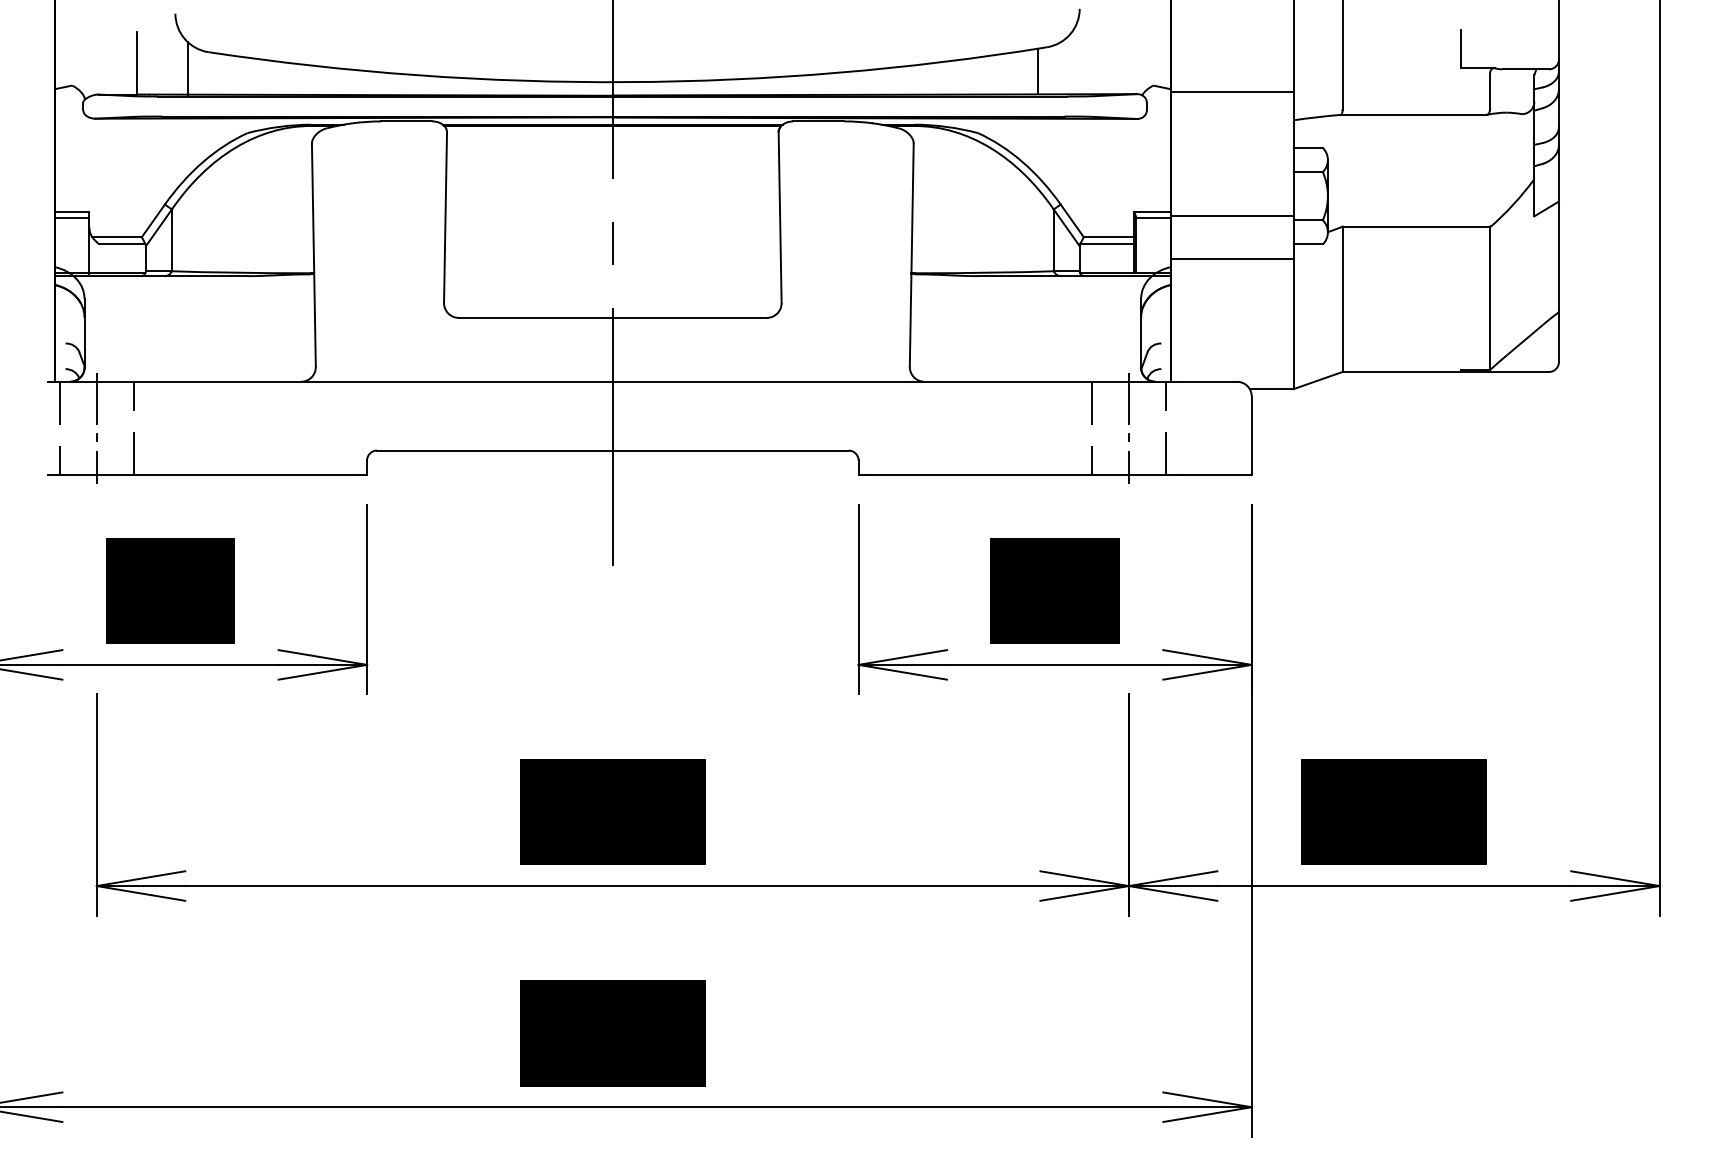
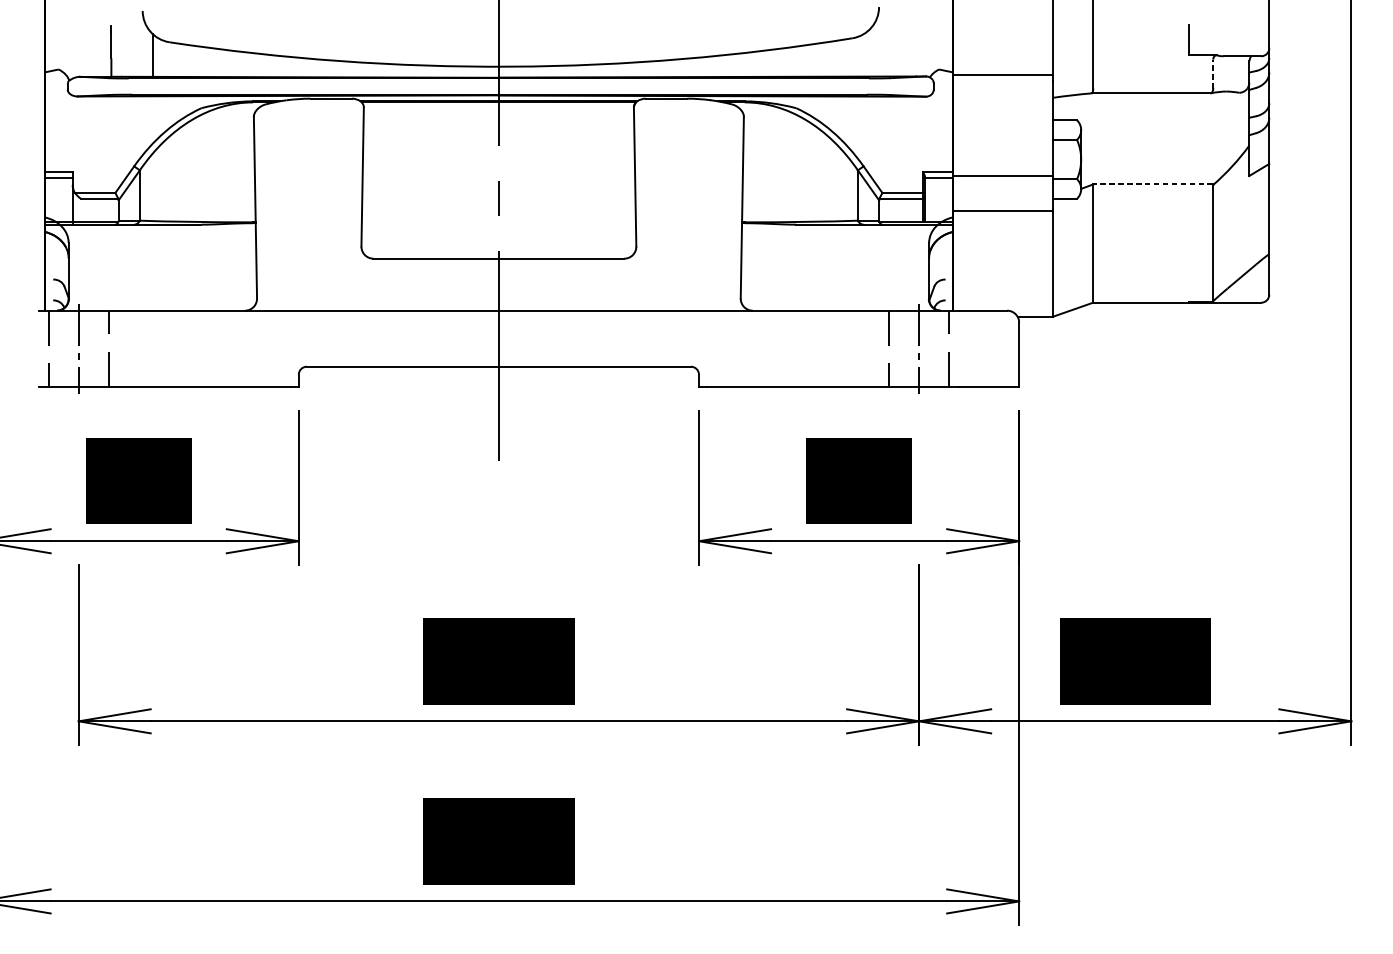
line: (1037, 71) -> (844, 58), removed
line: (1490, 91) -> (1213, 74), solid -> dashed
line: (1416, 226) -> (1153, 184), solid -> dashed

